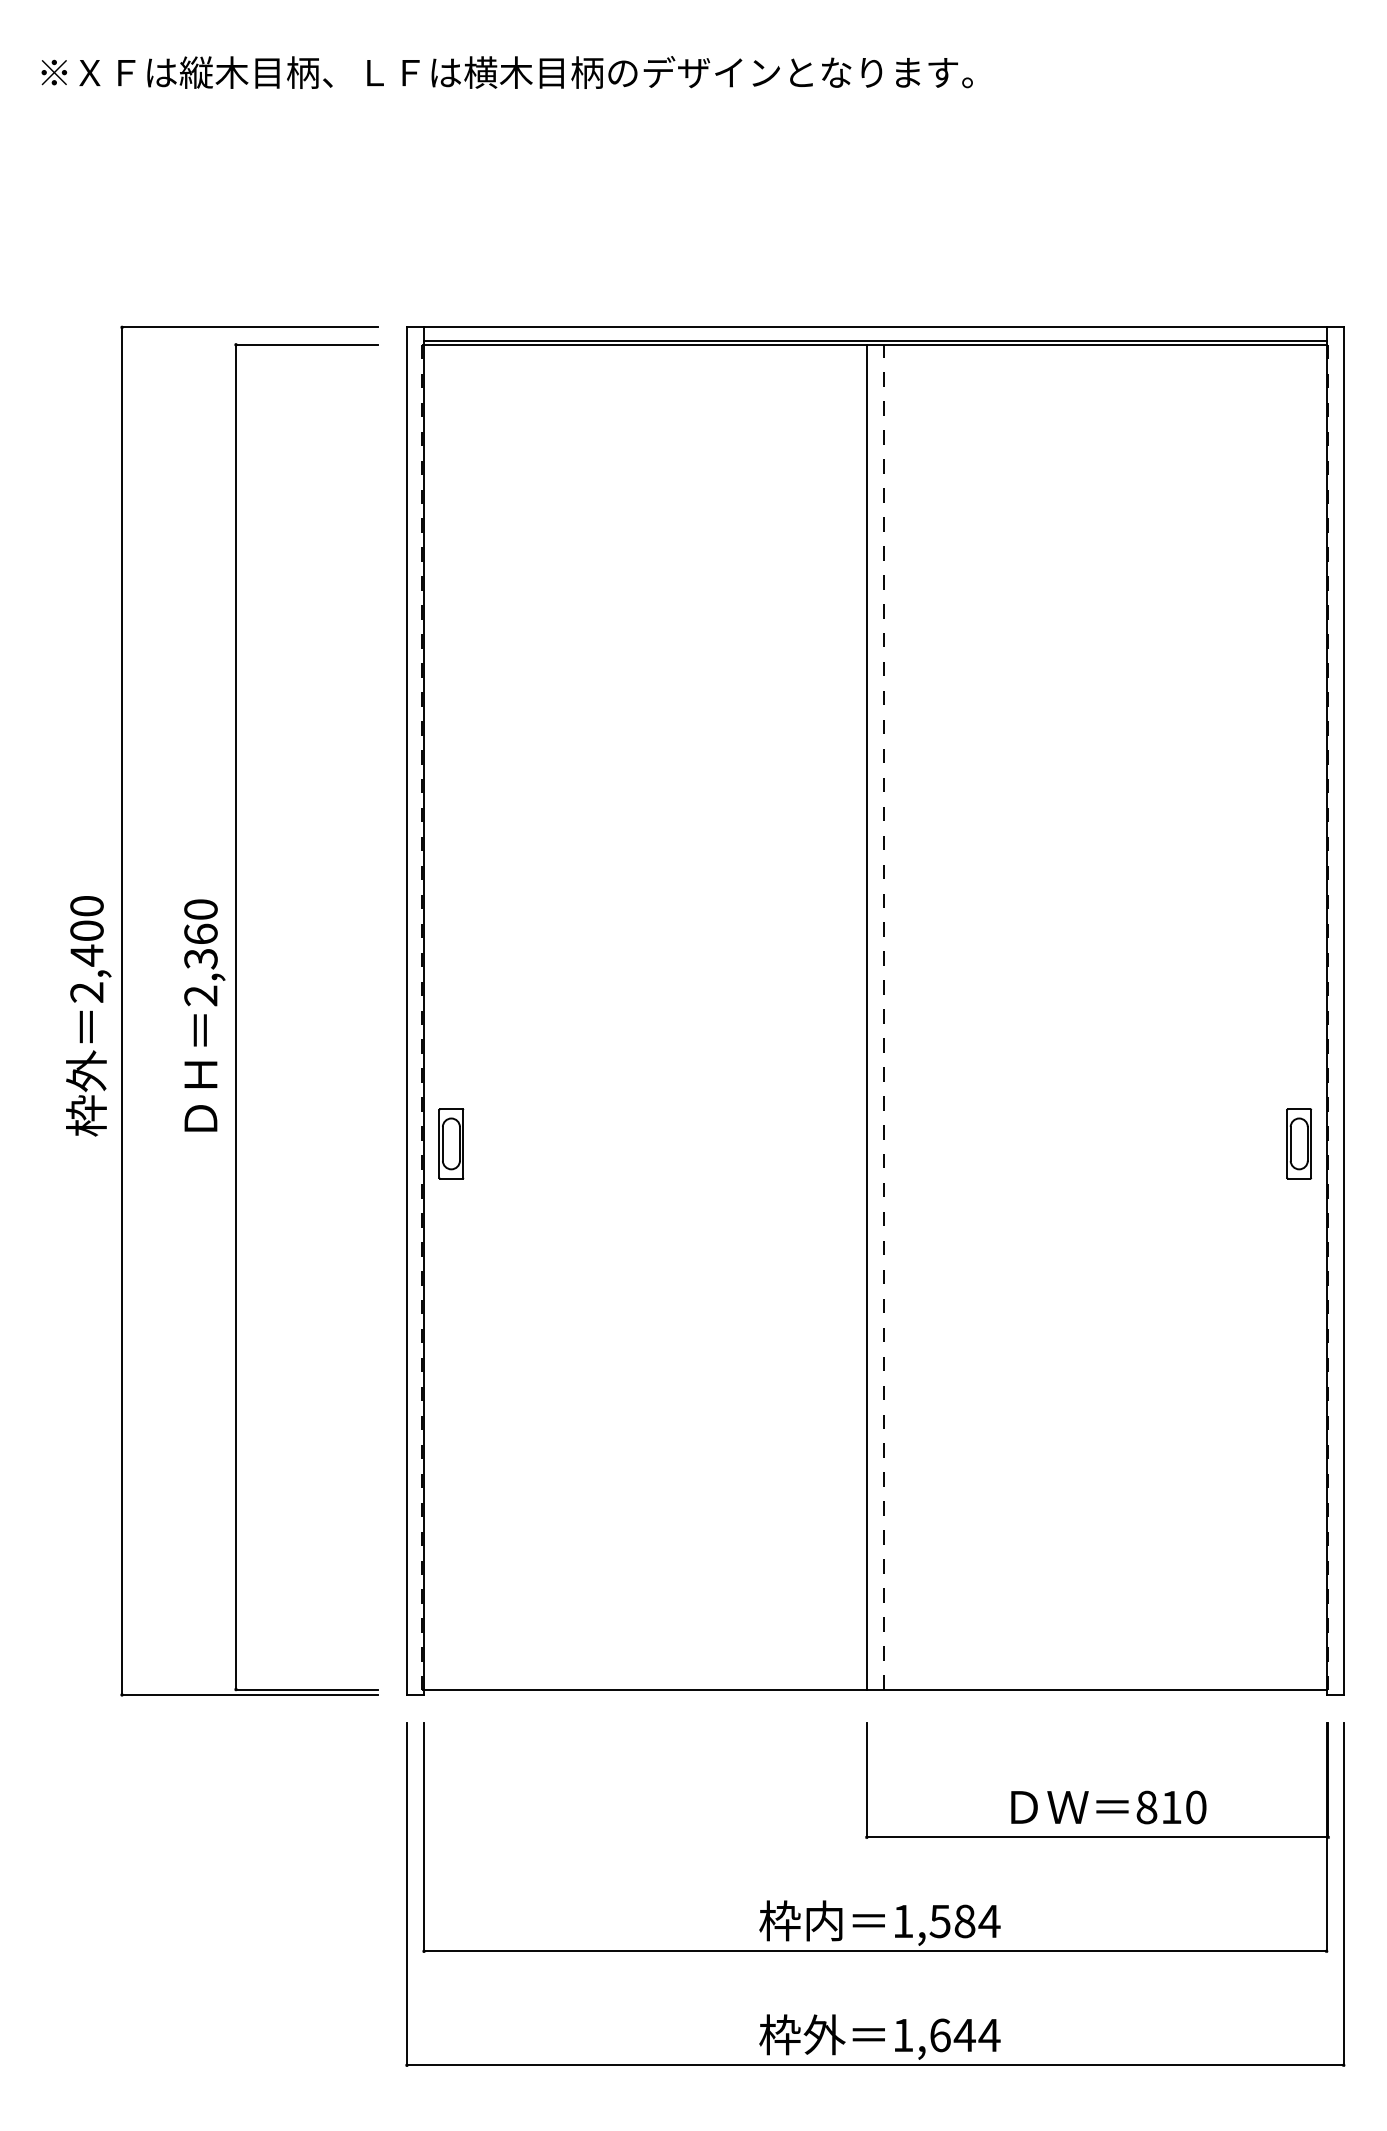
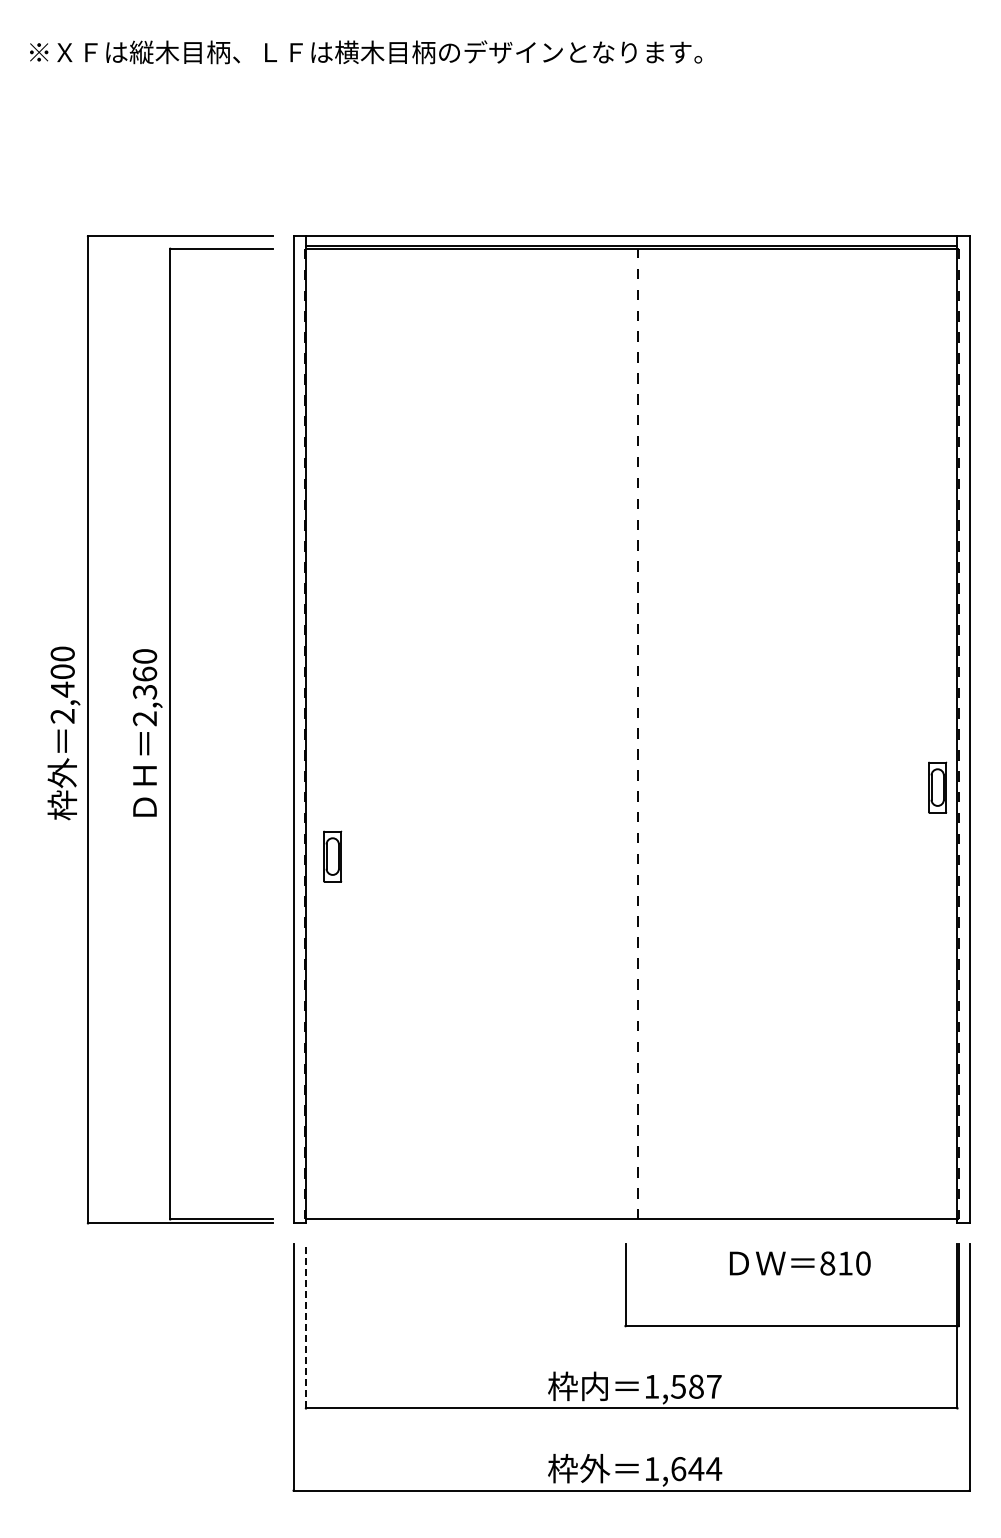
line: (866, 1016) -> (625, 733), removed
part: (451, 1143) -> (332, 856), moved
part: (1298, 1143) -> (937, 787), moved
text: (1109, 1807) -> (800, 1263), moved
line: (424, 1836) -> (306, 1325), solid -> dashed
text: (989, 1921) -> (714, 1386), 1,584 -> 1,587

